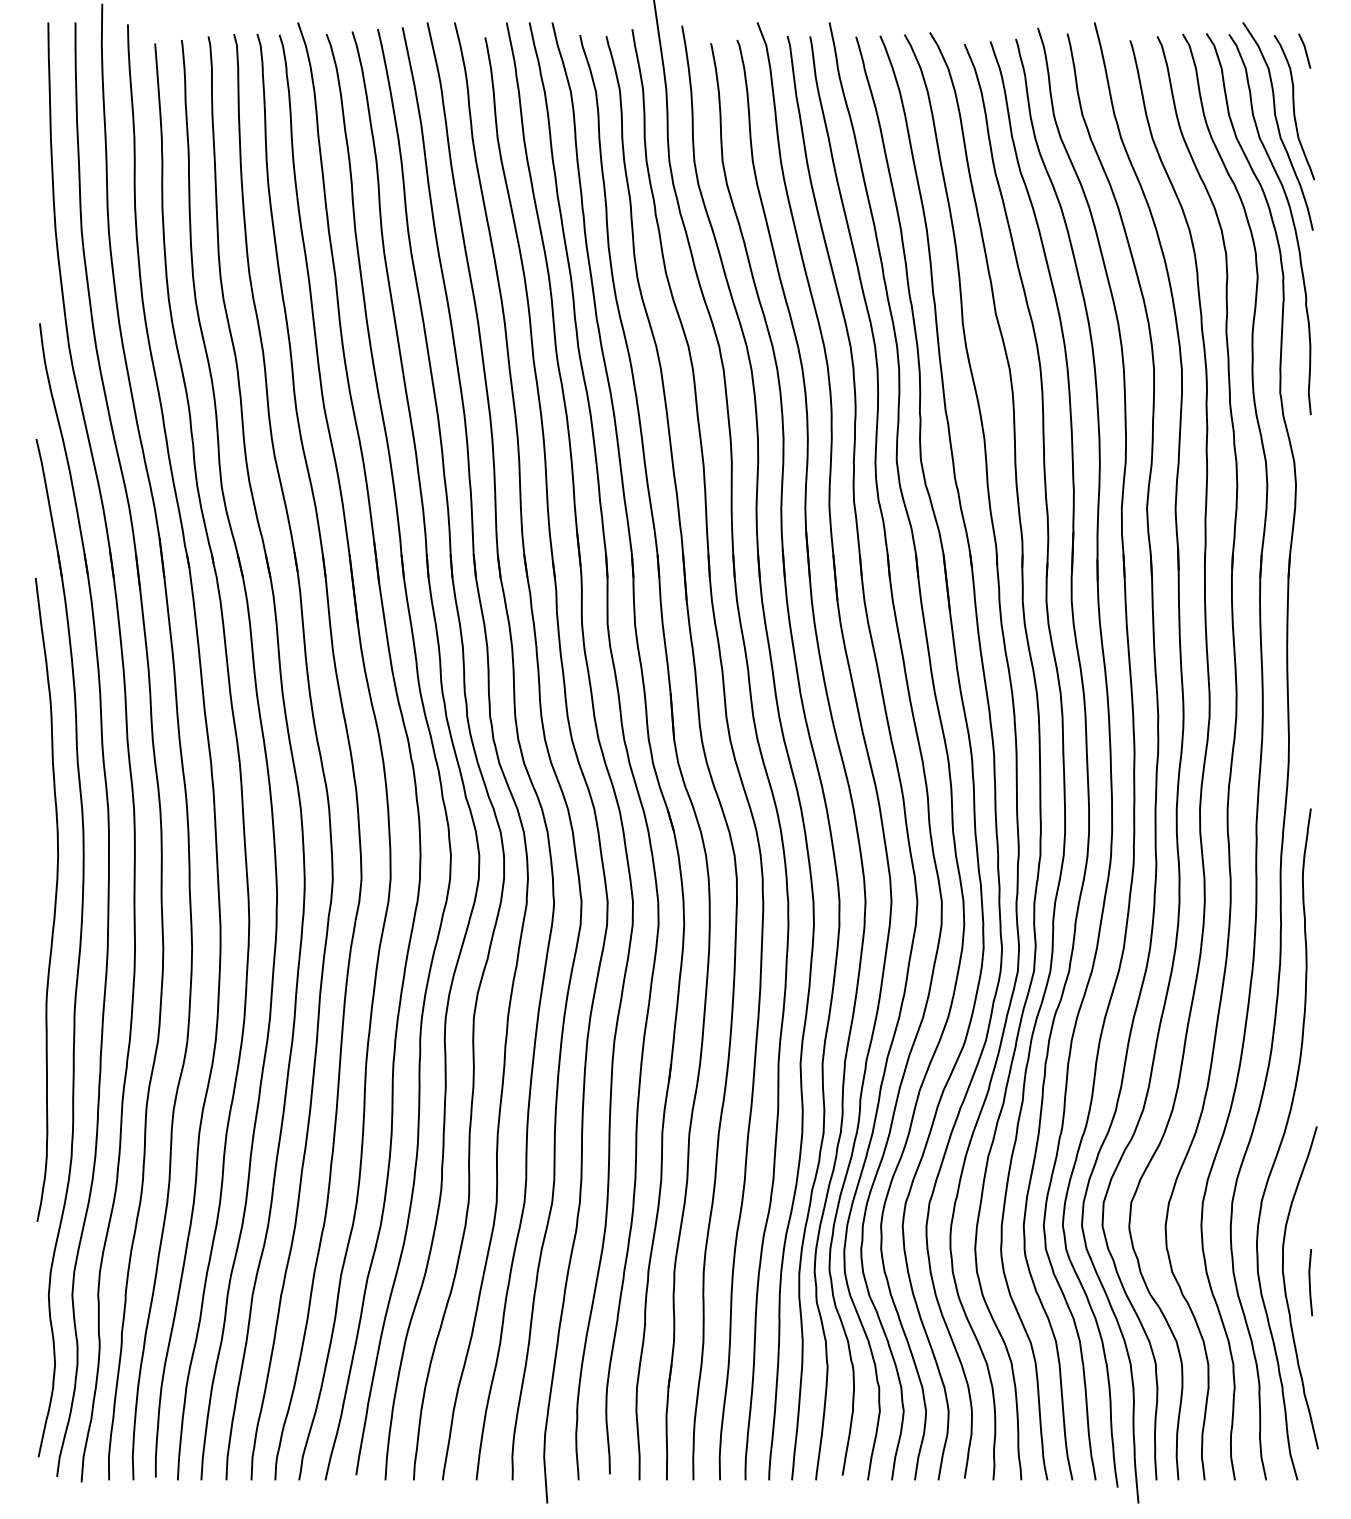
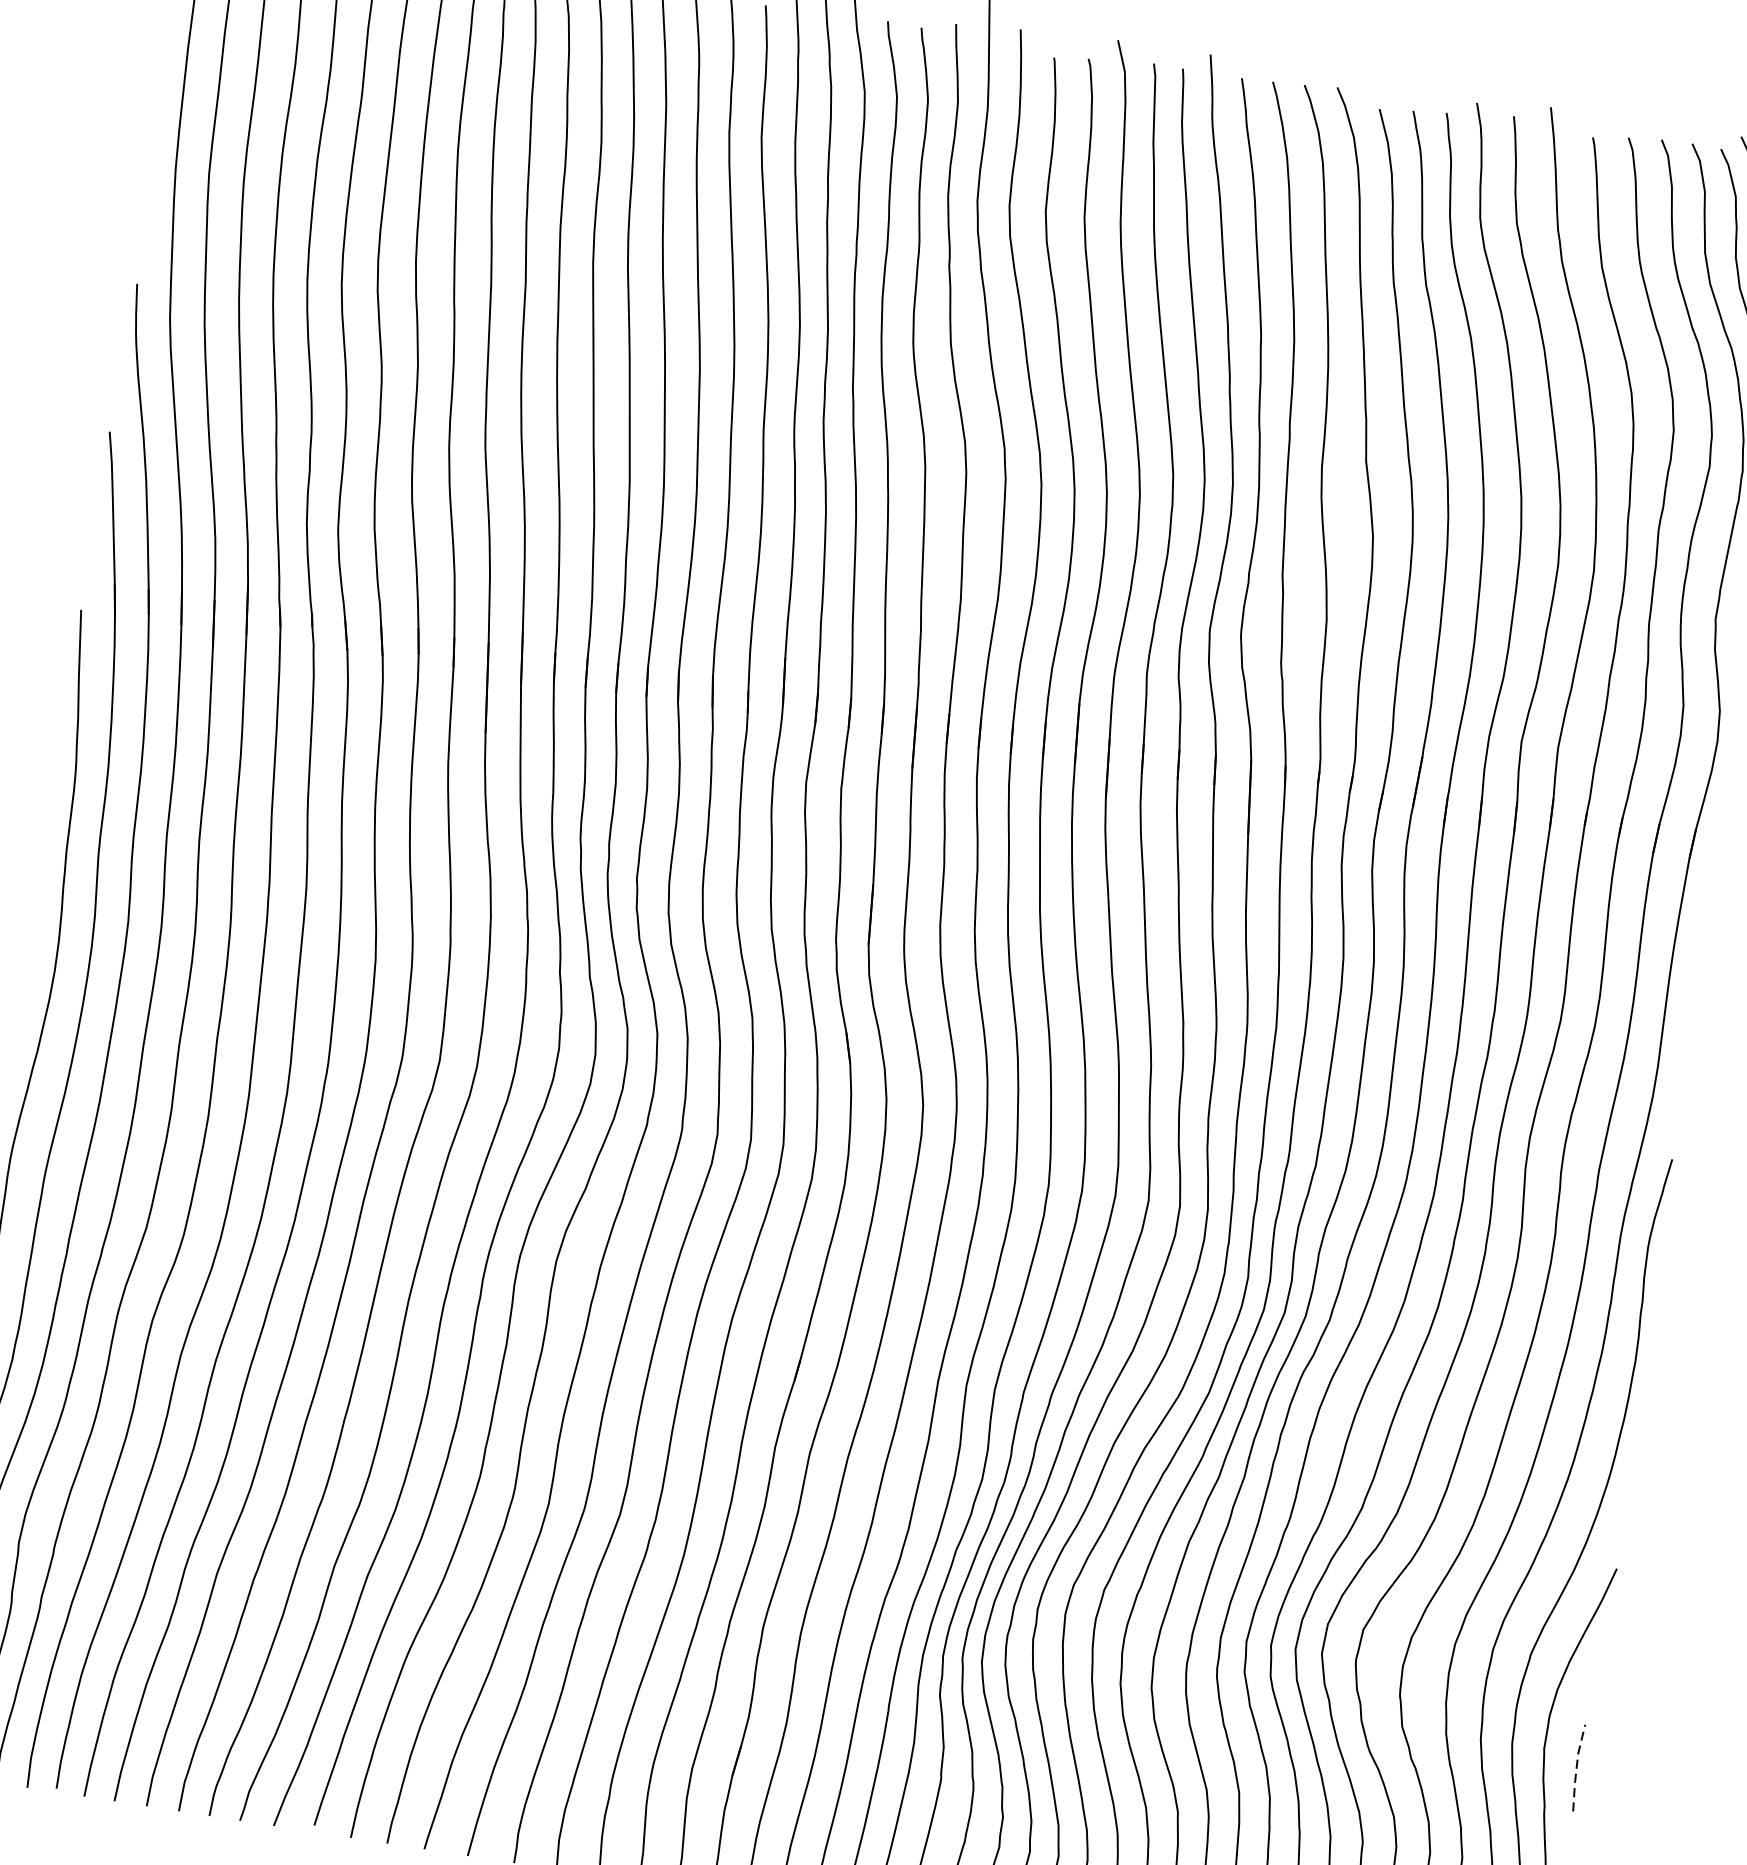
line: (1309, 1282) -> (1576, 1767), solid -> dashed

